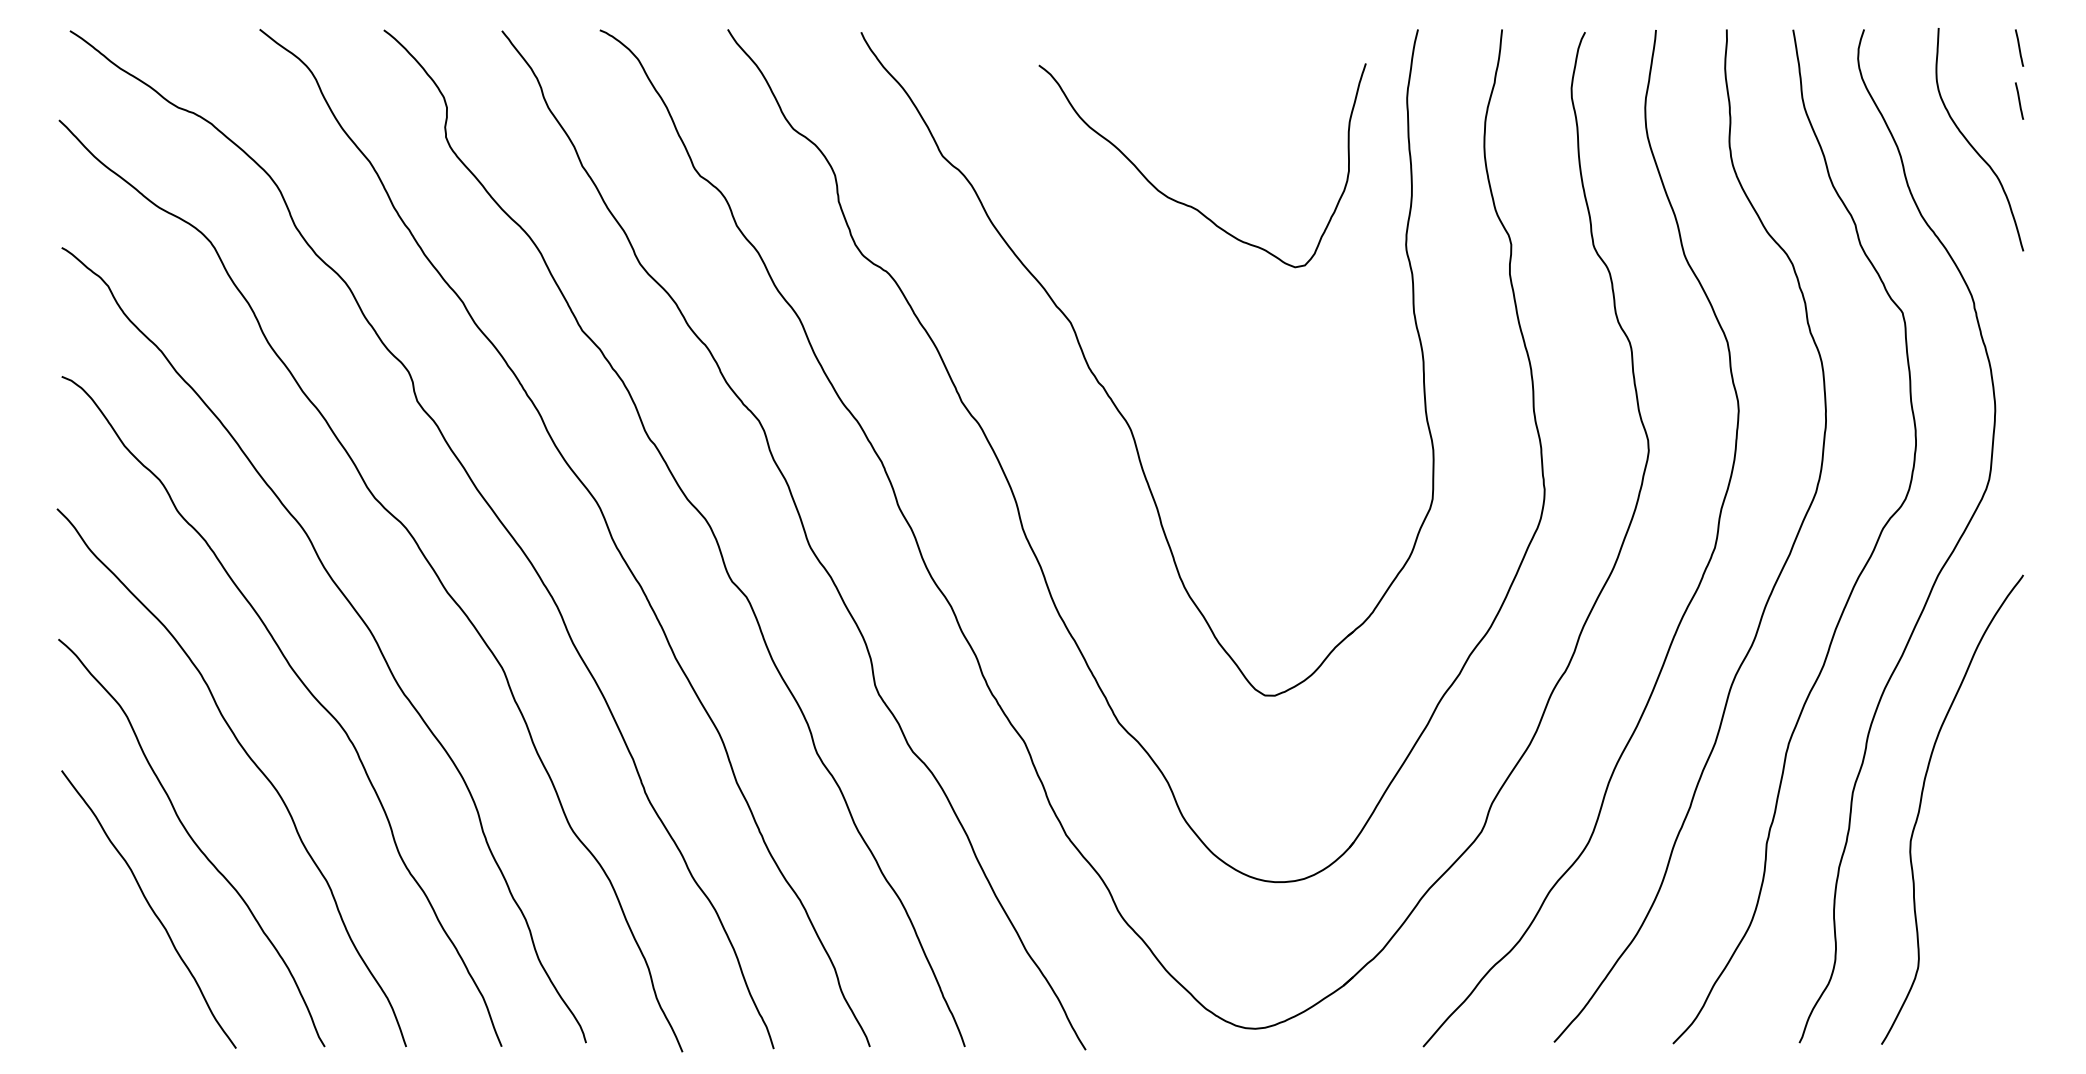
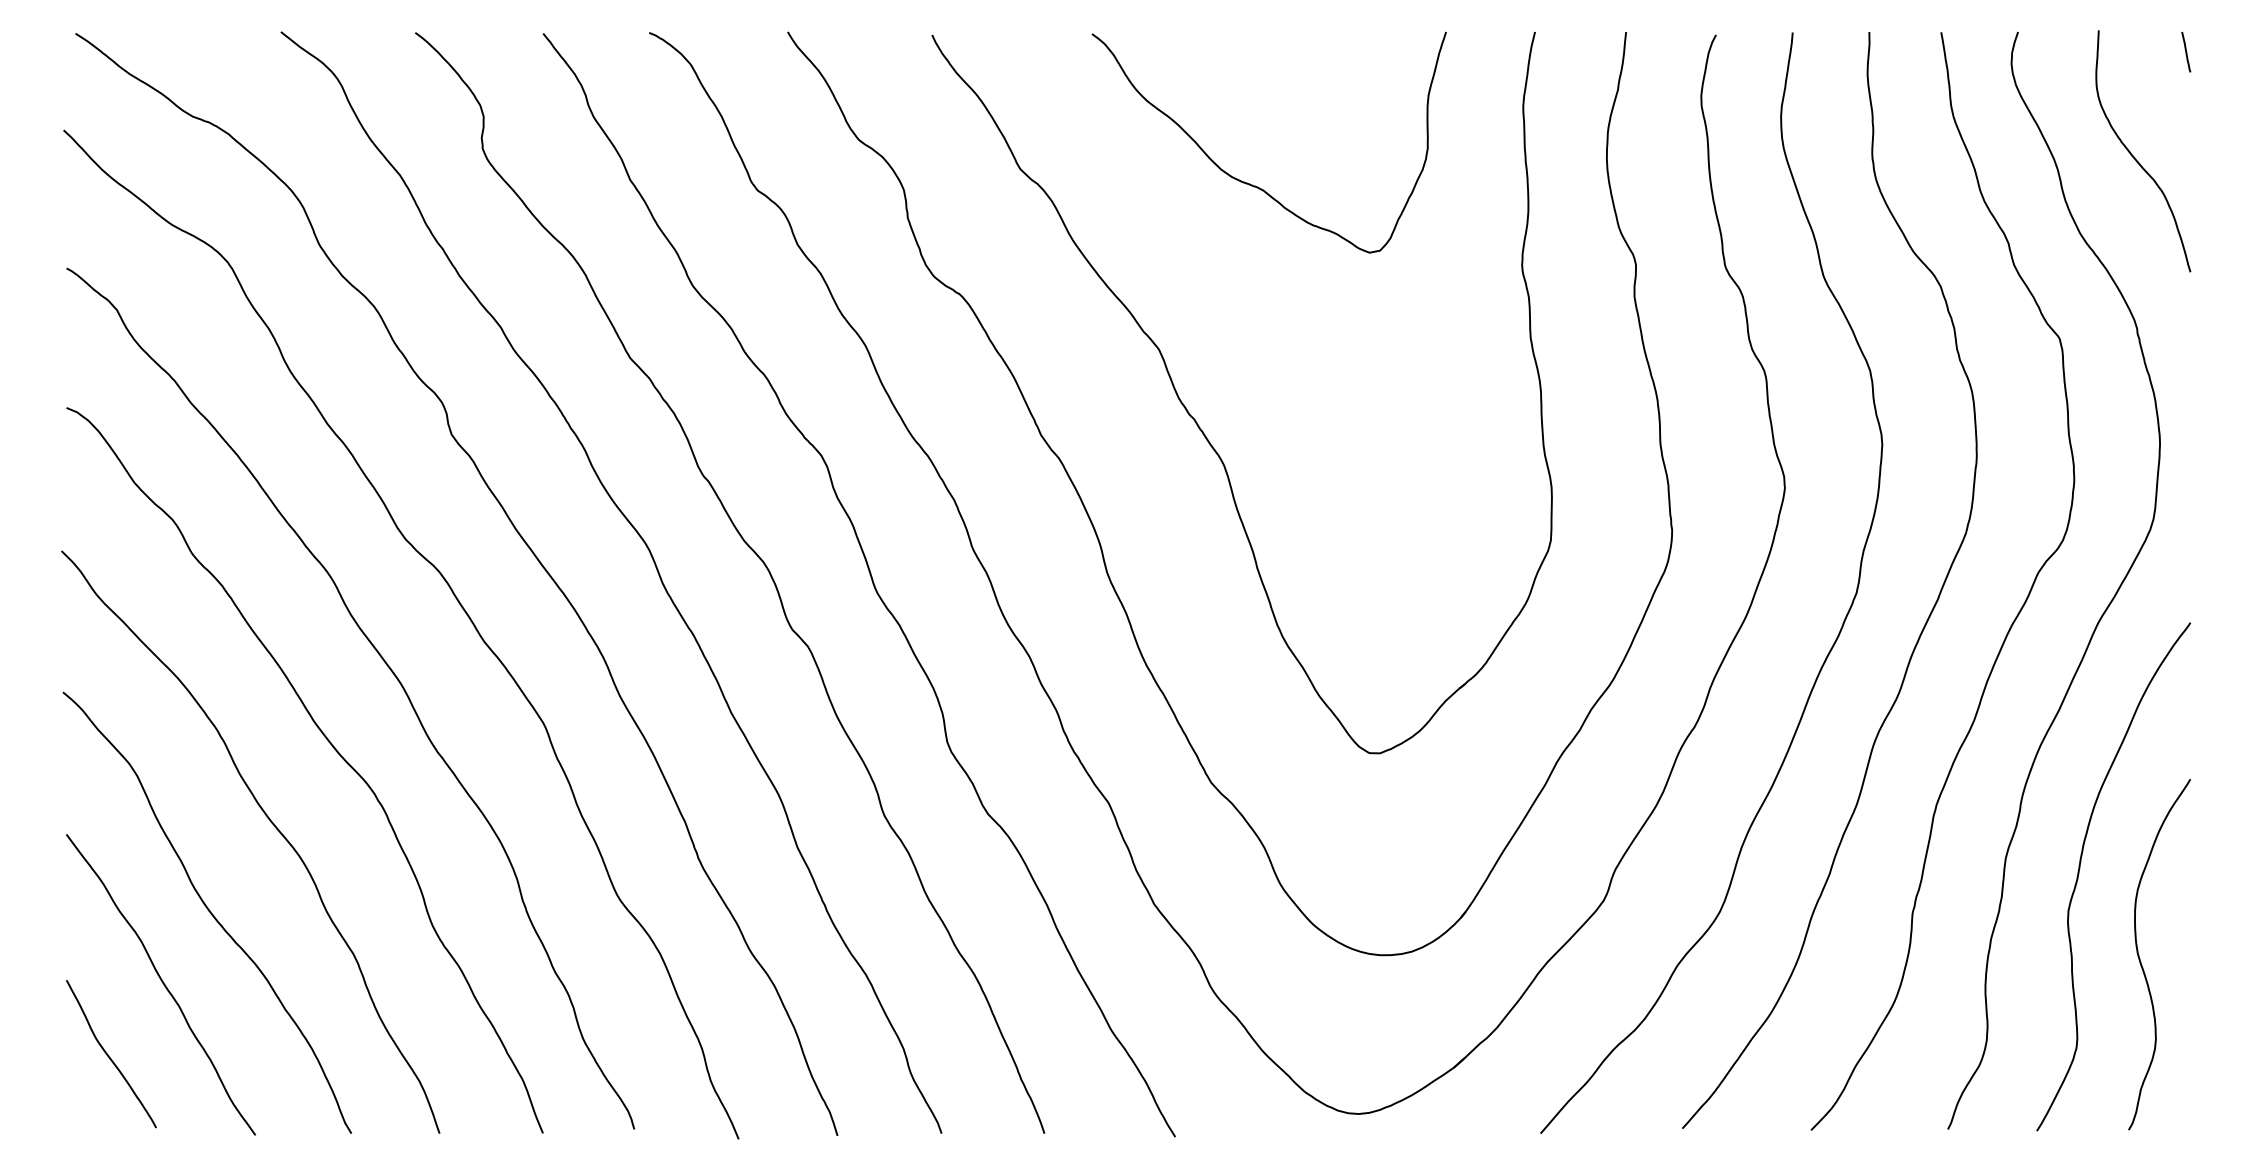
line: (2019, 100) -> (2186, 108), removed
curve: (1185, 203) -> (1250, 183), moved
curve: (1977, 885) -> (2140, 958), added
curve: (101, 975) -> (109, 1056), added

